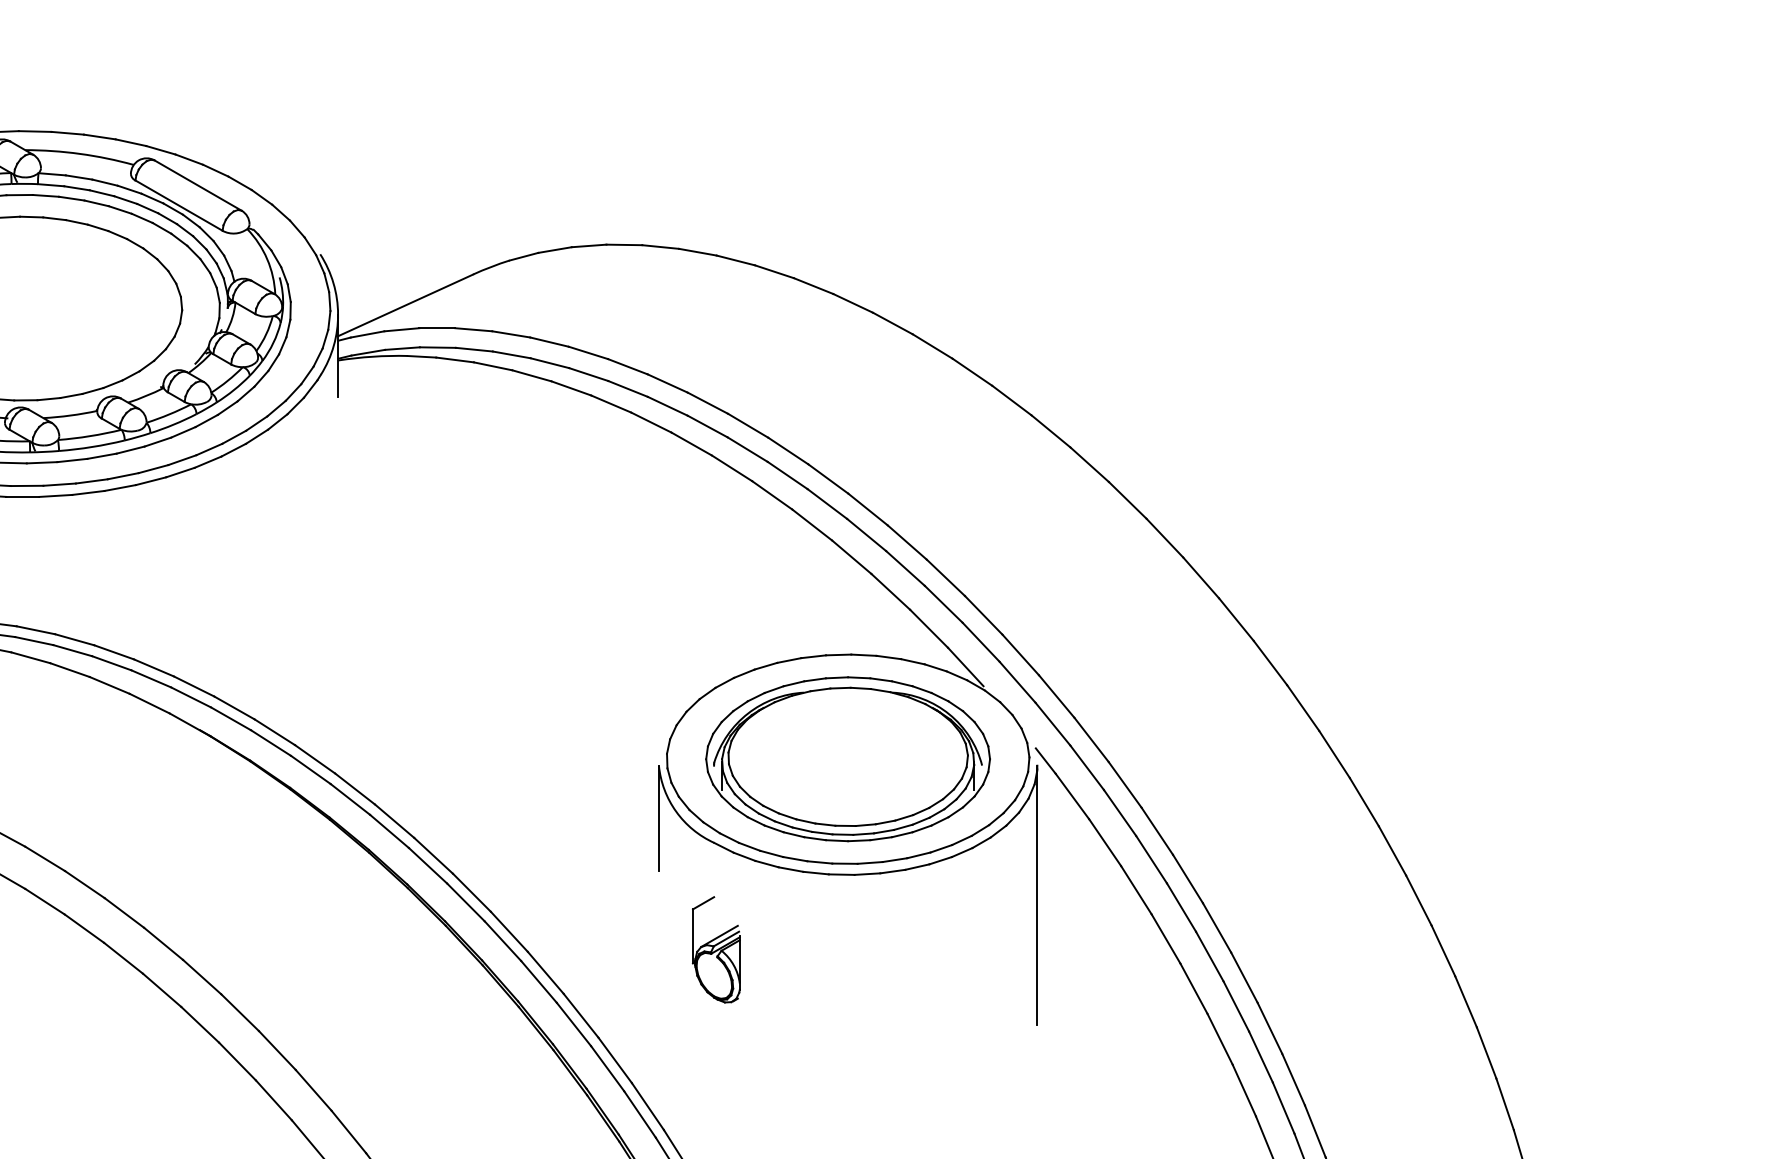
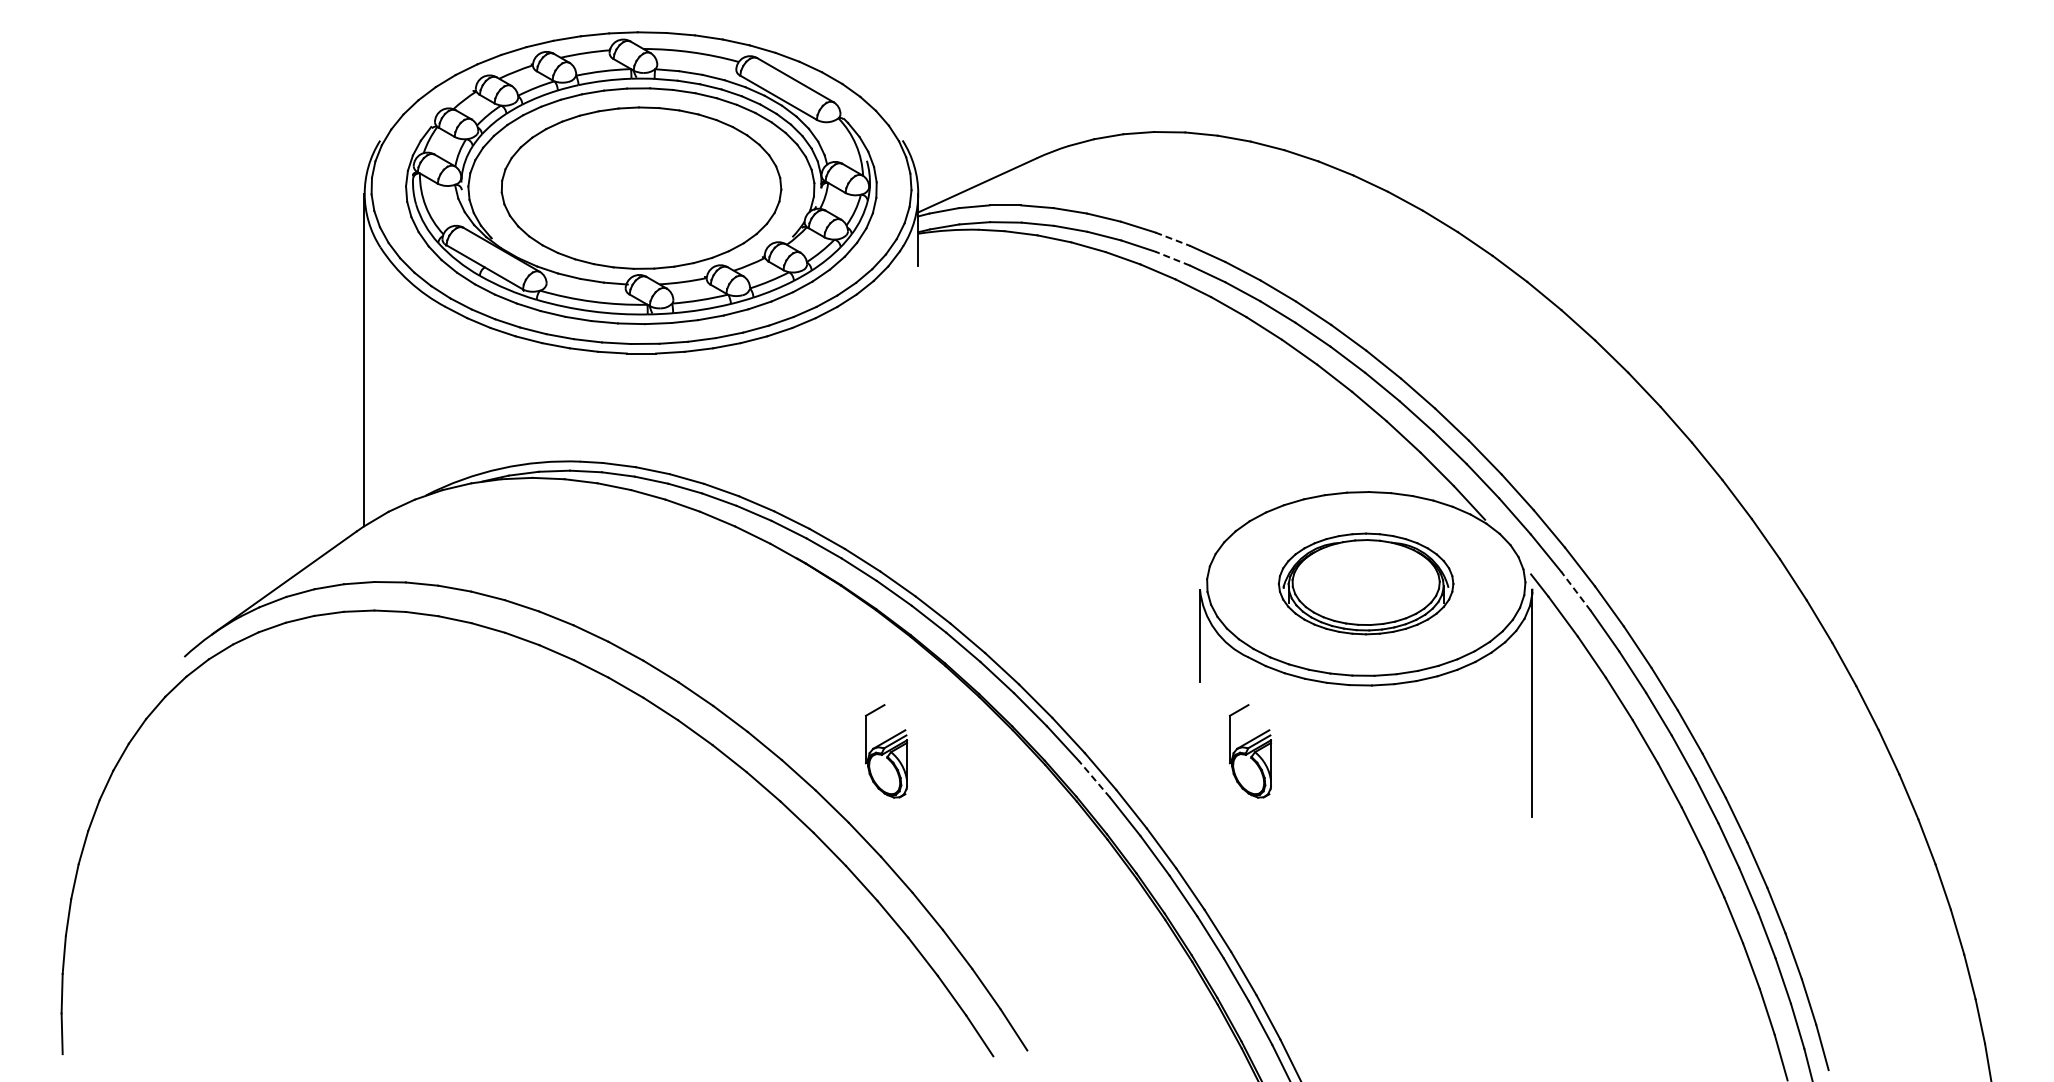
line: (627, 367) -> (1172, 239), solid -> dashed
line: (627, 388) -> (1172, 258), solid -> dashed
part: (847, 758) -> (1365, 583), size x0.7
line: (1086, 767) -> (1575, 591), solid -> dashed
part: (301, 950) -> (886, 751), added
line: (538, 981) -> (1094, 779), solid -> dashed

